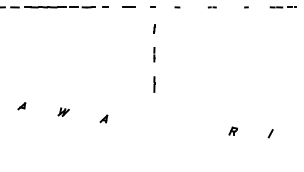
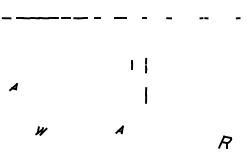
part: (154, 28) -> (132, 64), moved
part: (21, 106) -> (13, 87), moved
part: (63, 111) -> (41, 130), moved
part: (103, 118) -> (119, 129), moved
part: (232, 130) -> (224, 141), size x1.6

